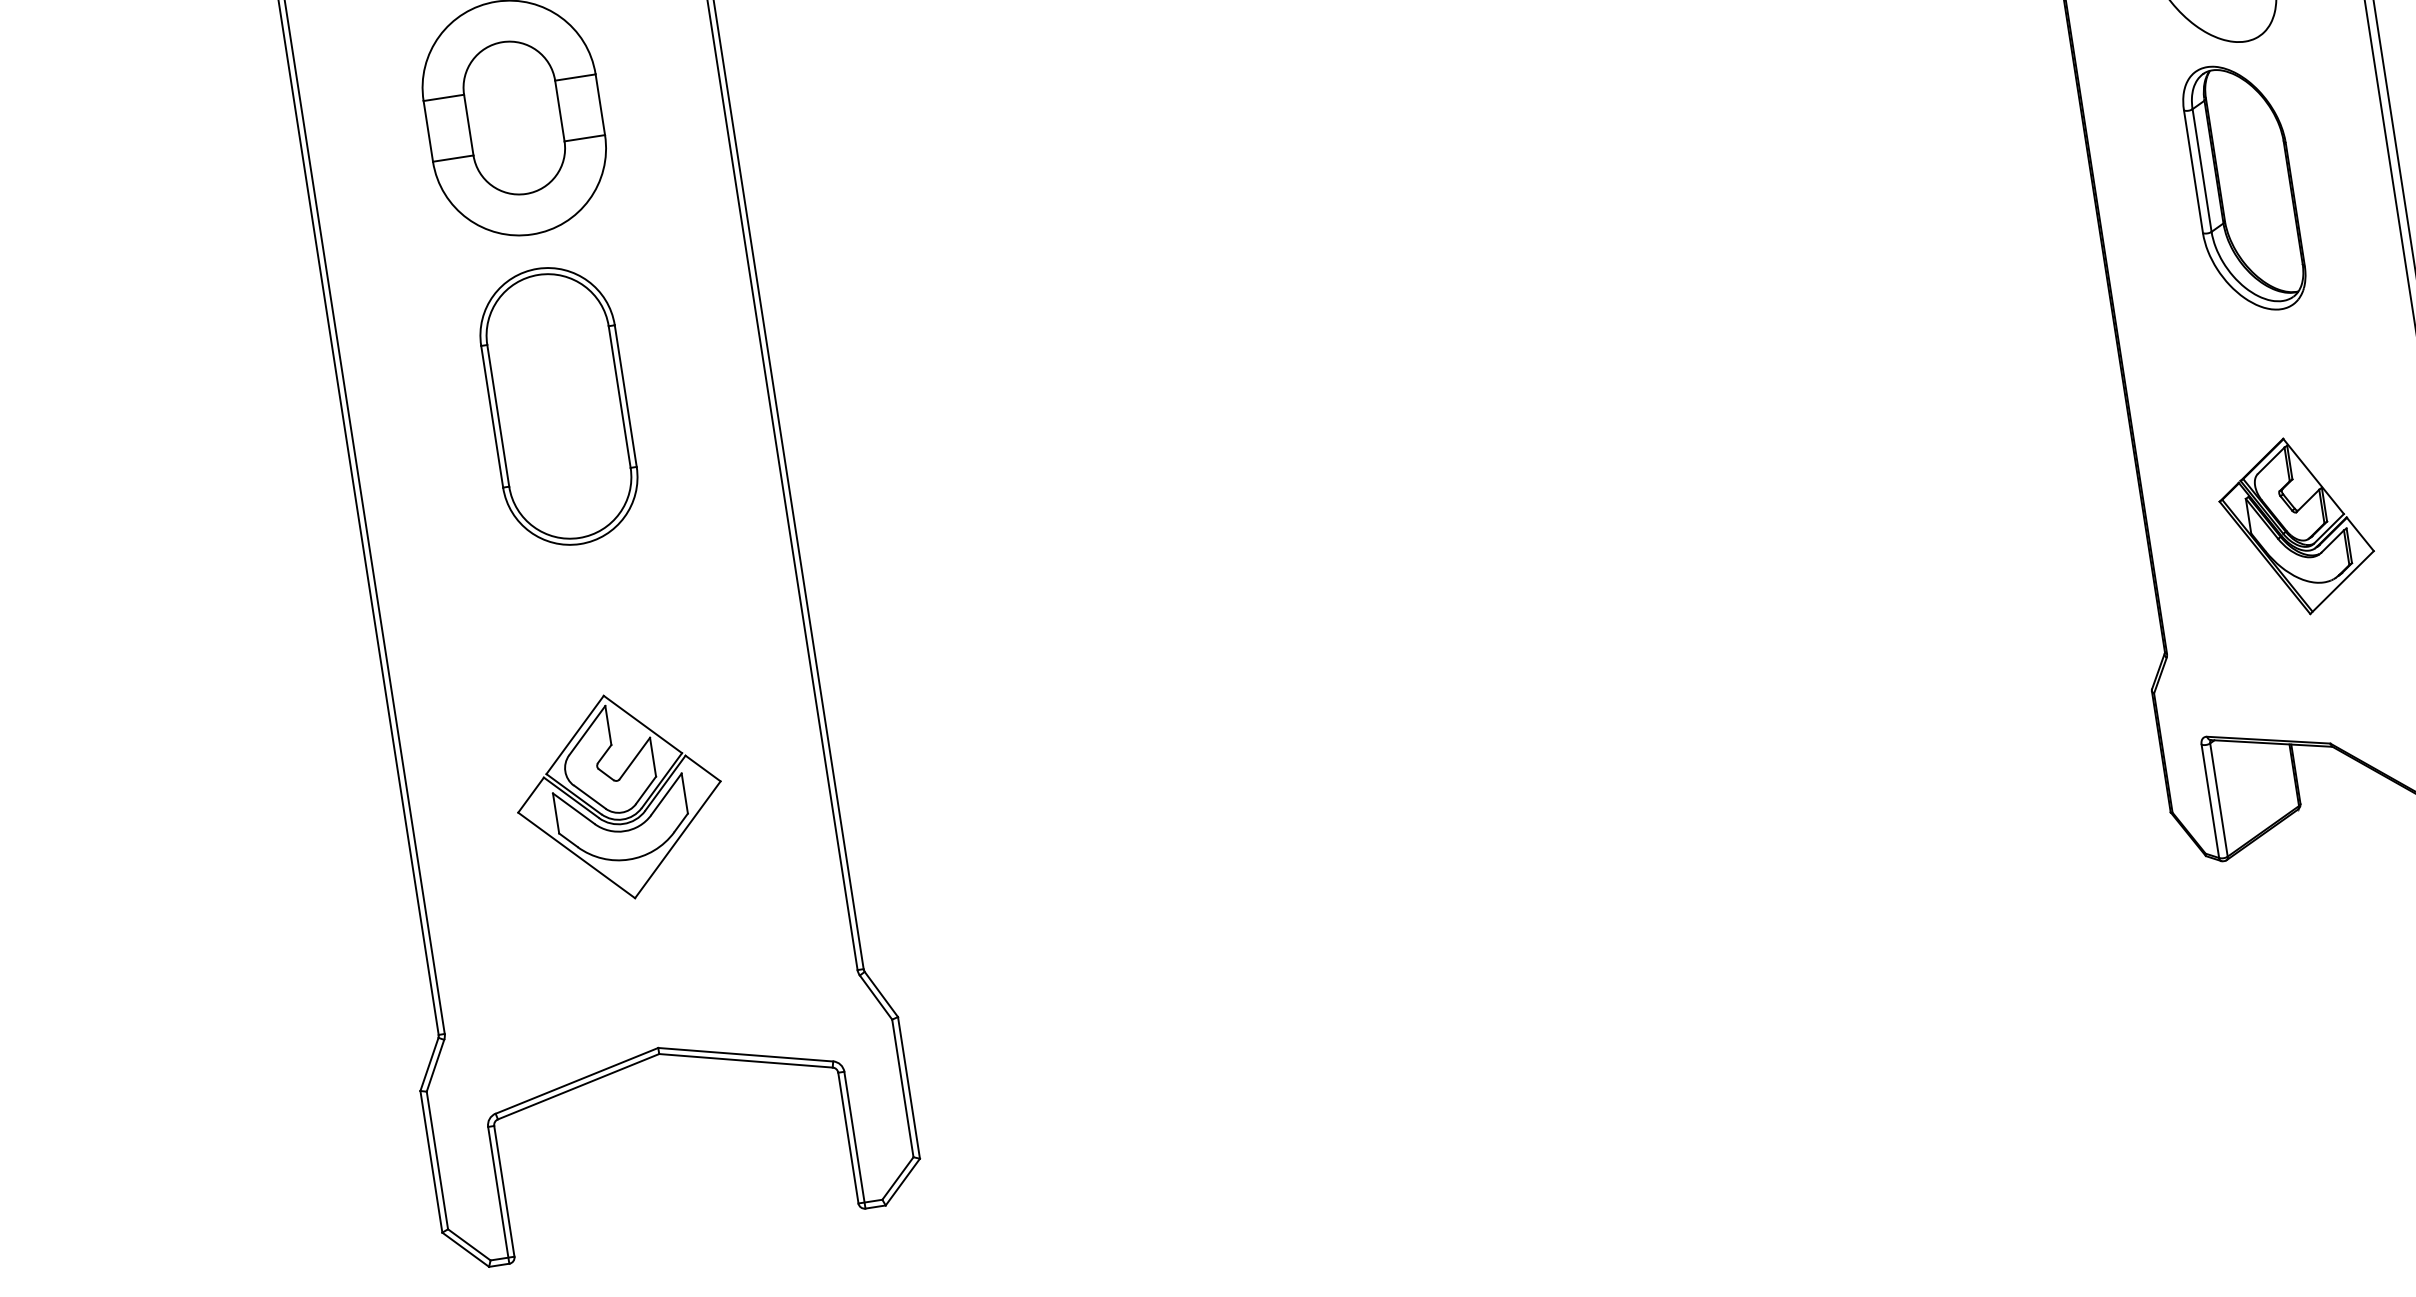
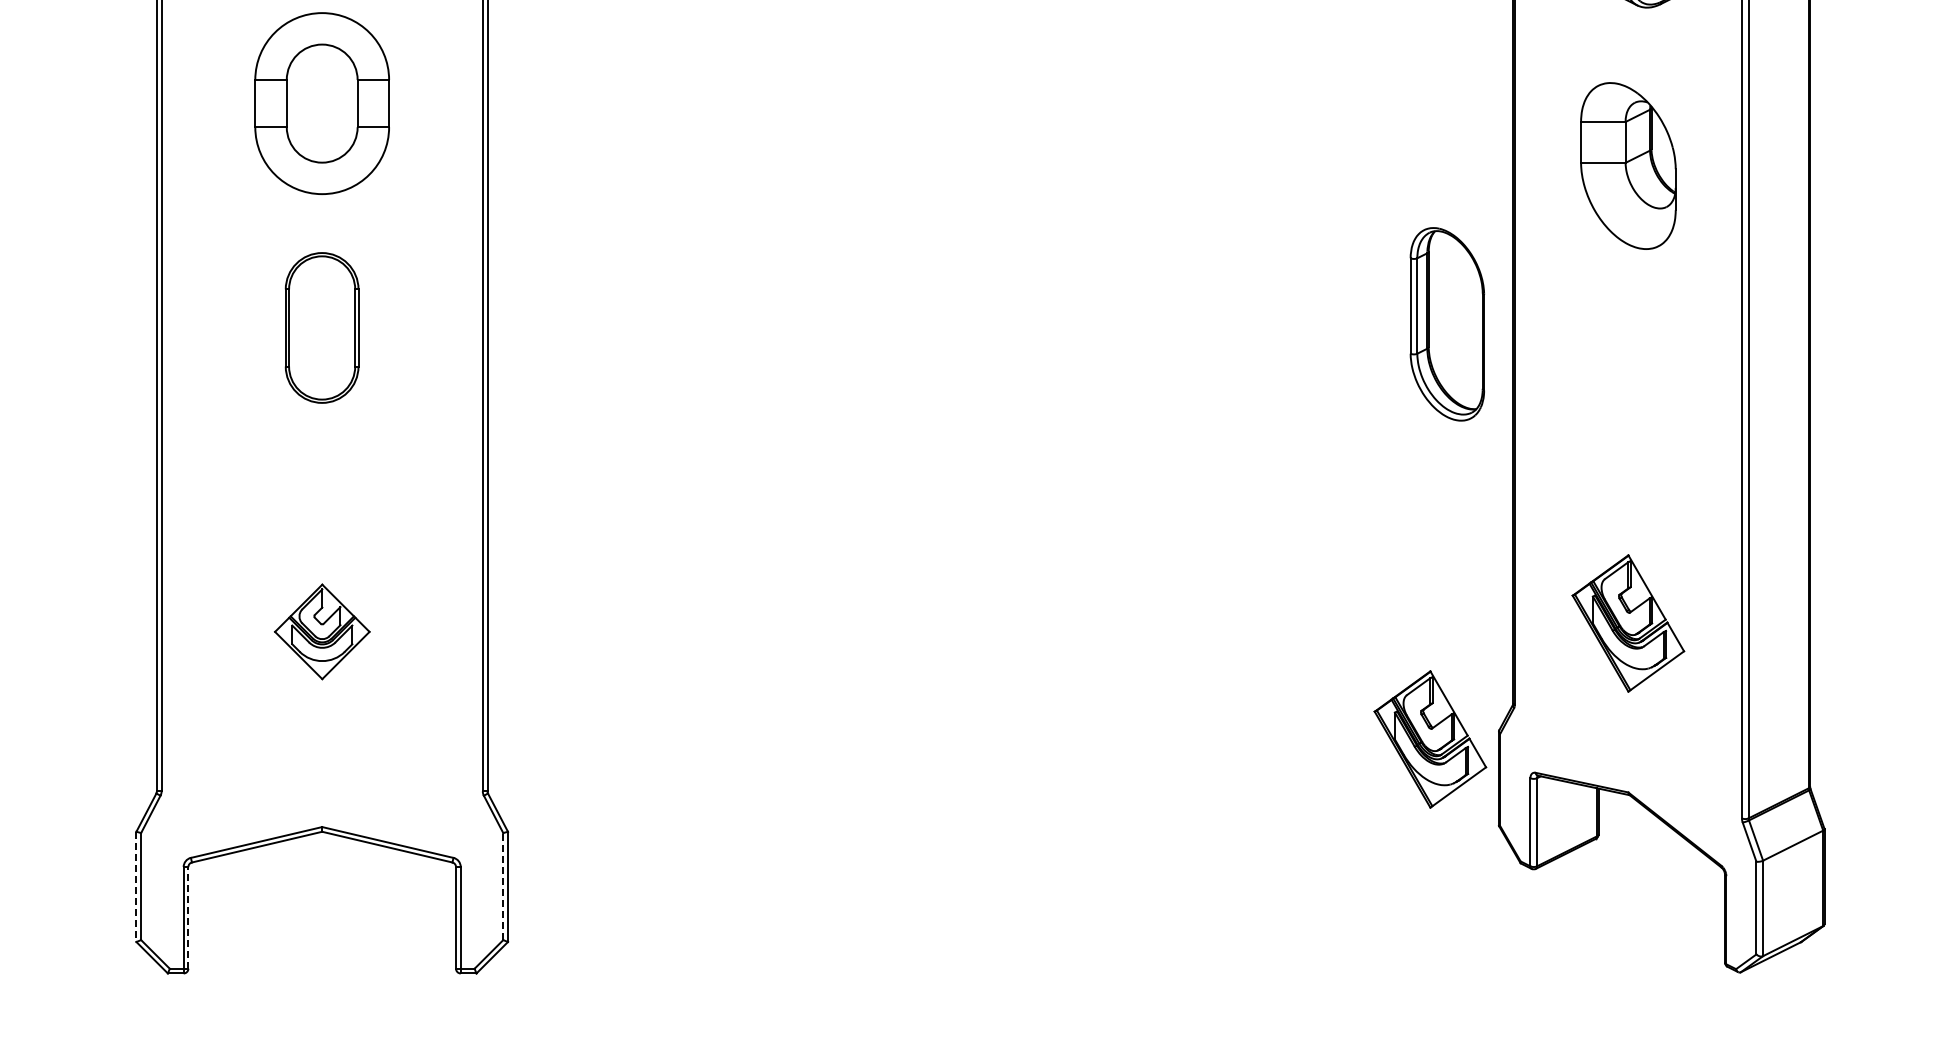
part: (2243, 188) -> (1446, 324), moved
part: (557, 405) -> (321, 327), size x0.7
part: (2065, 714) -> (1430, 739), added
part: (619, 796) -> (322, 631), size x0.6
line: (903, 1088) -> (503, 886), solid -> dashed
line: (431, 1162) -> (136, 887), solid -> dashed
line: (504, 1190) -> (188, 917), solid -> dashed

